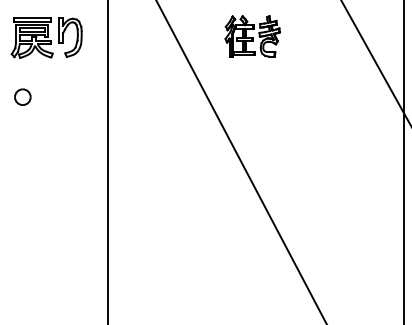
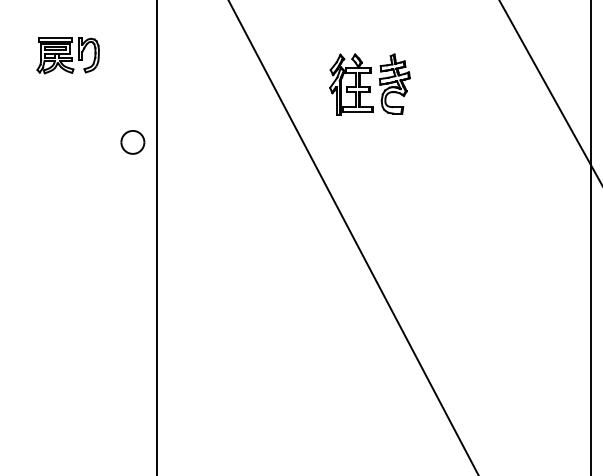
part: (252, 36) -> (369, 84), moved
part: (46, 37) -> (67, 54), size x0.6
part: (22, 96) -> (132, 141), moved

